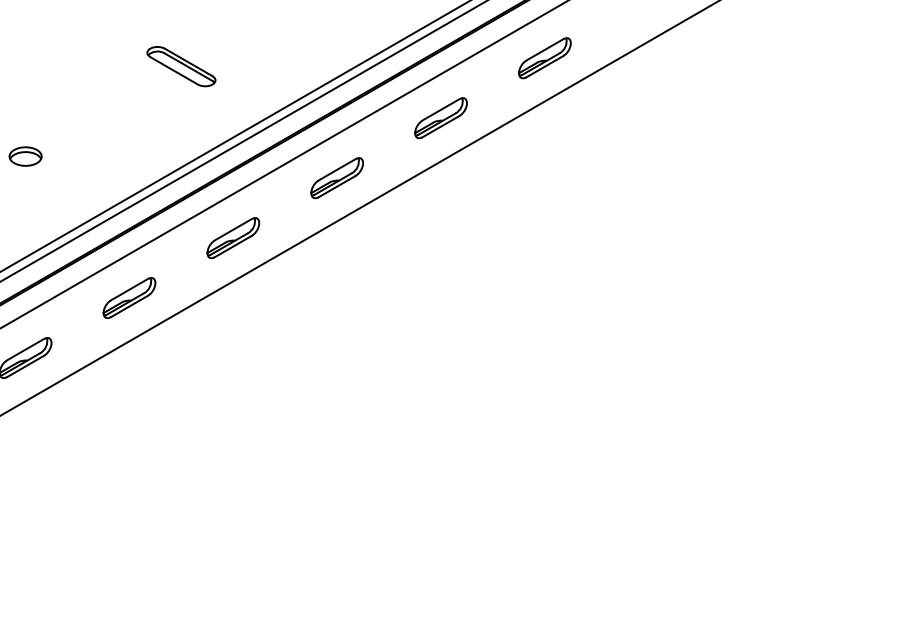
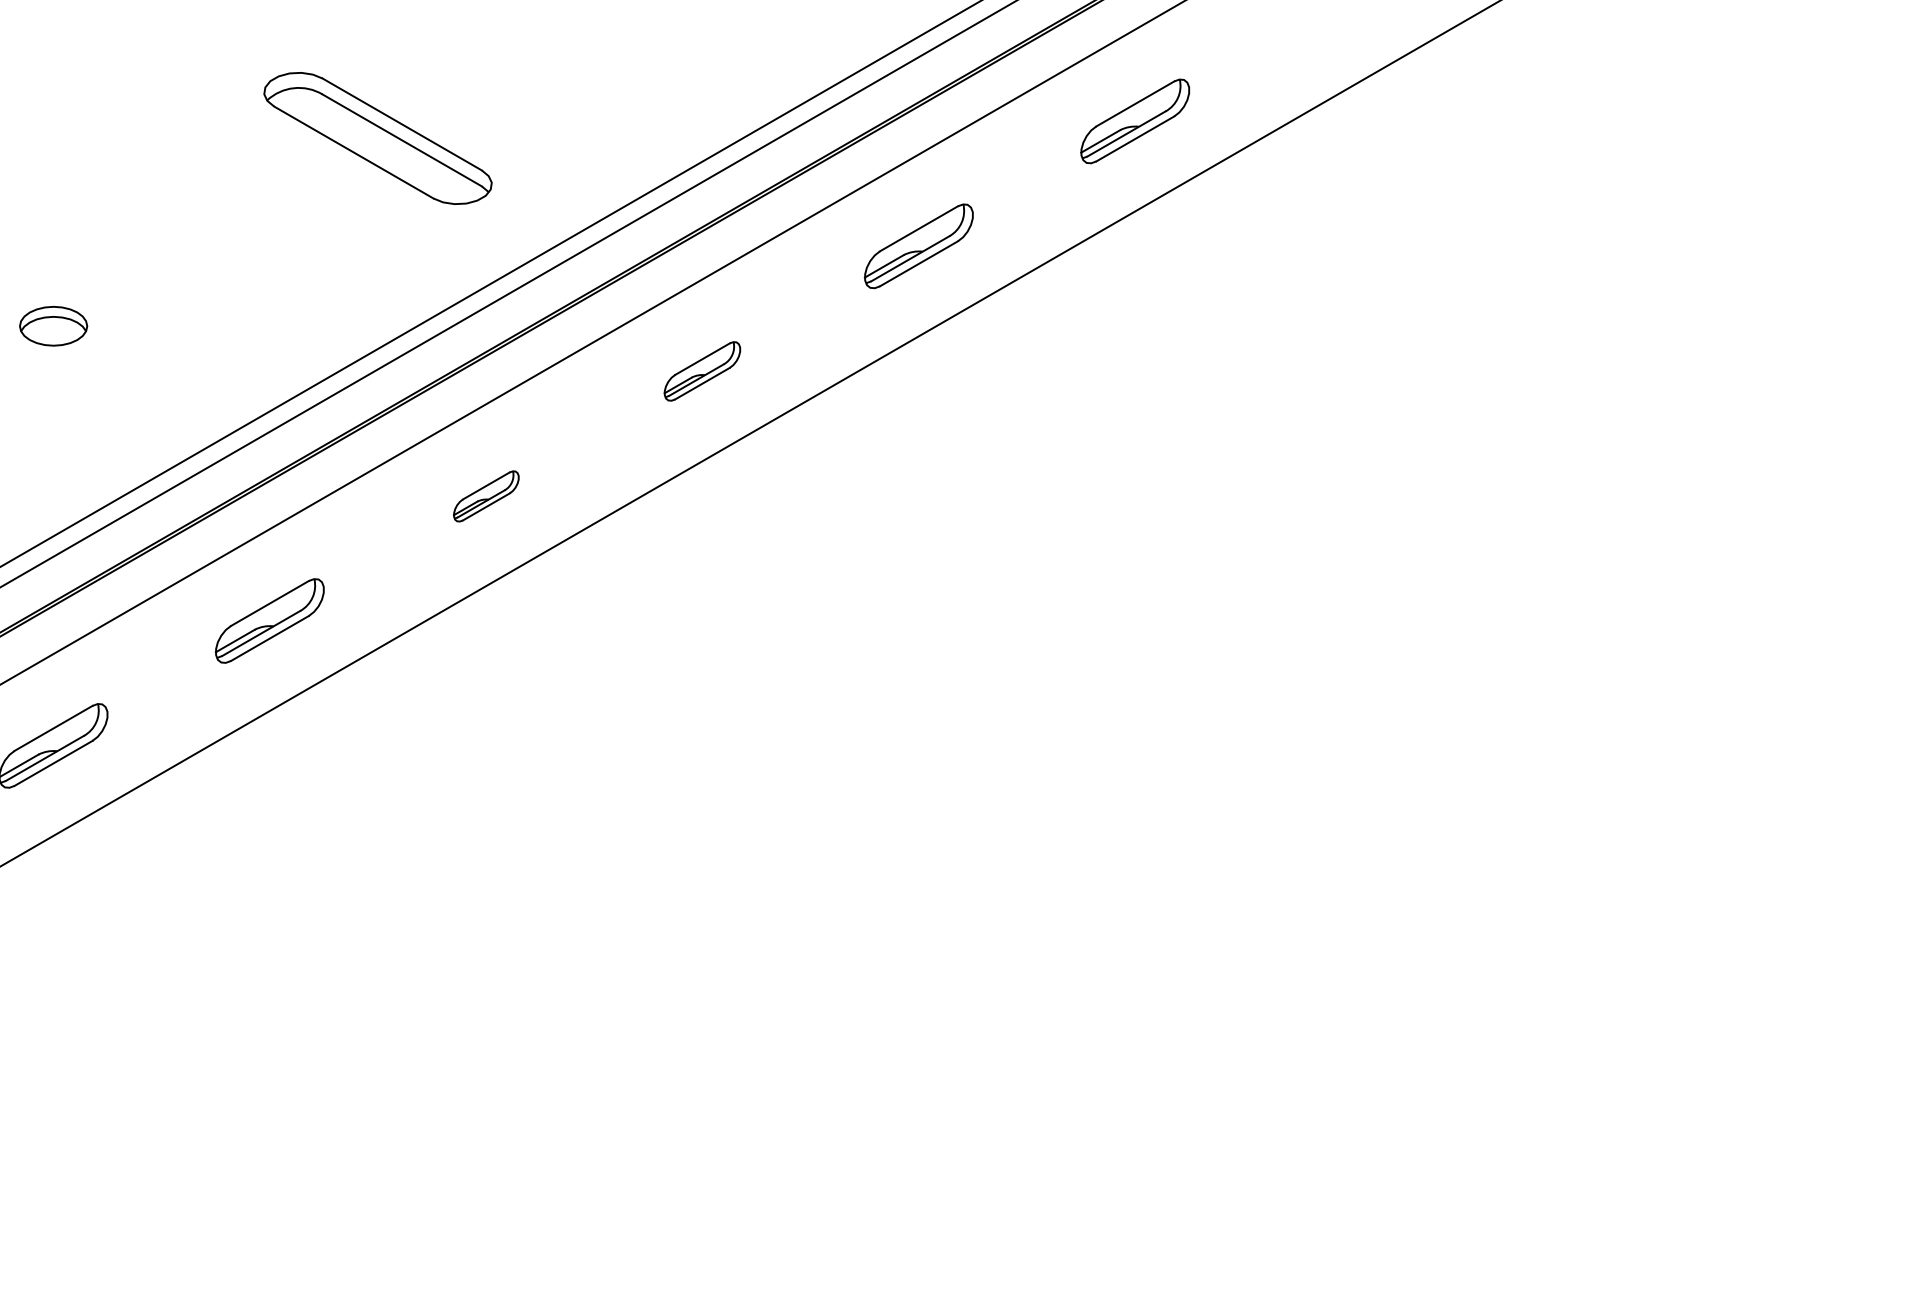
part: (181, 66) -> (378, 138), size x1.6
part: (336, 178) -> (701, 371), size x0.7
part: (233, 238) -> (486, 496), size x0.6

